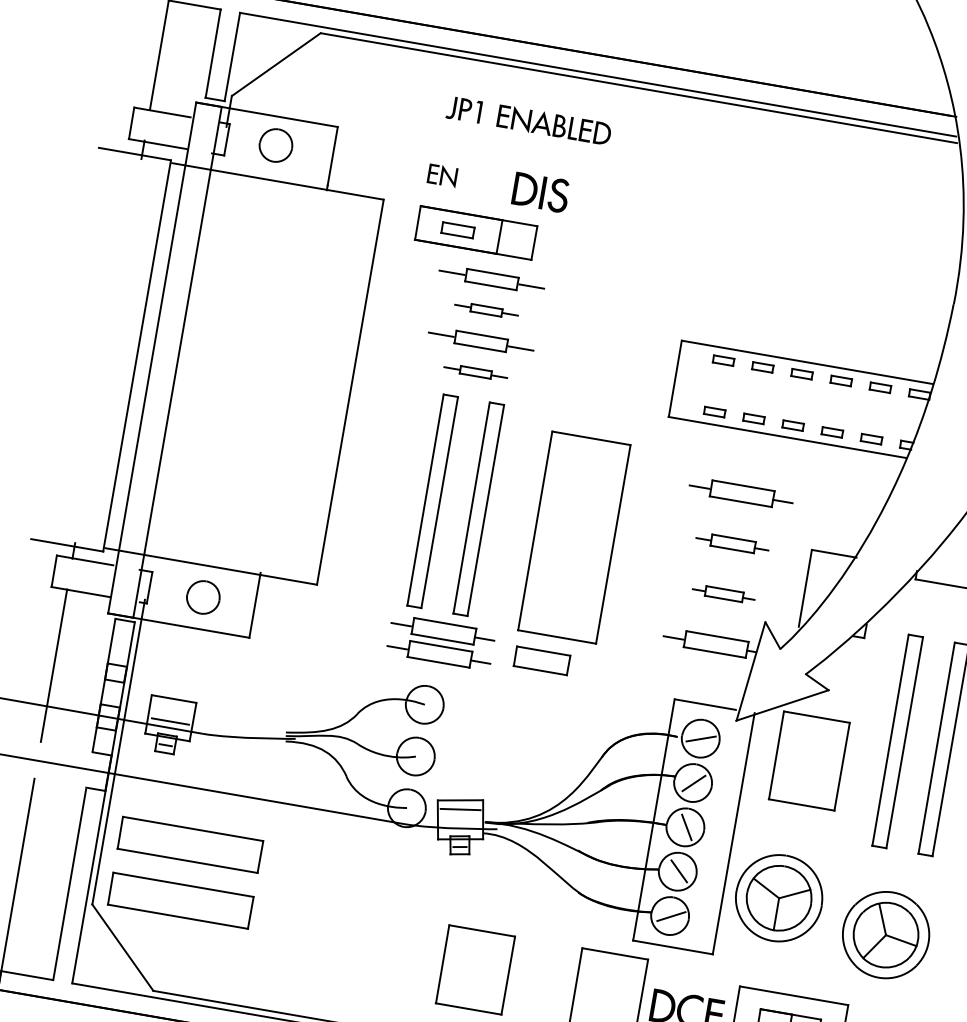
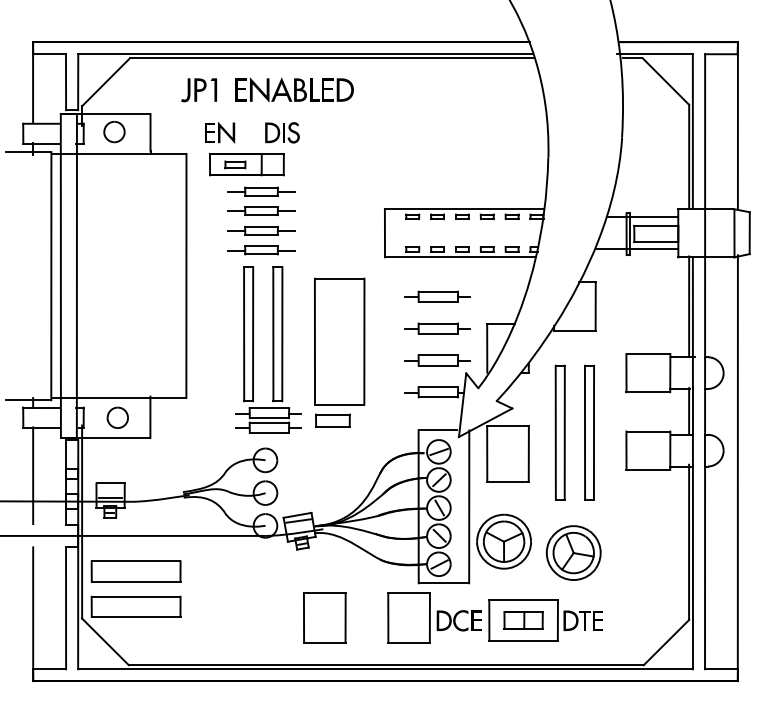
part: (529, 120) -> (267, 89), size x1.67
part: (443, 175) -> (220, 132), size x1.67
part: (486, 309) -> (261, 210), size x1.67
part: (475, 372) -> (261, 250), size x1.67
part: (732, 543) -> (437, 328), size x1.43
part: (723, 594) -> (437, 360), size x1.67

